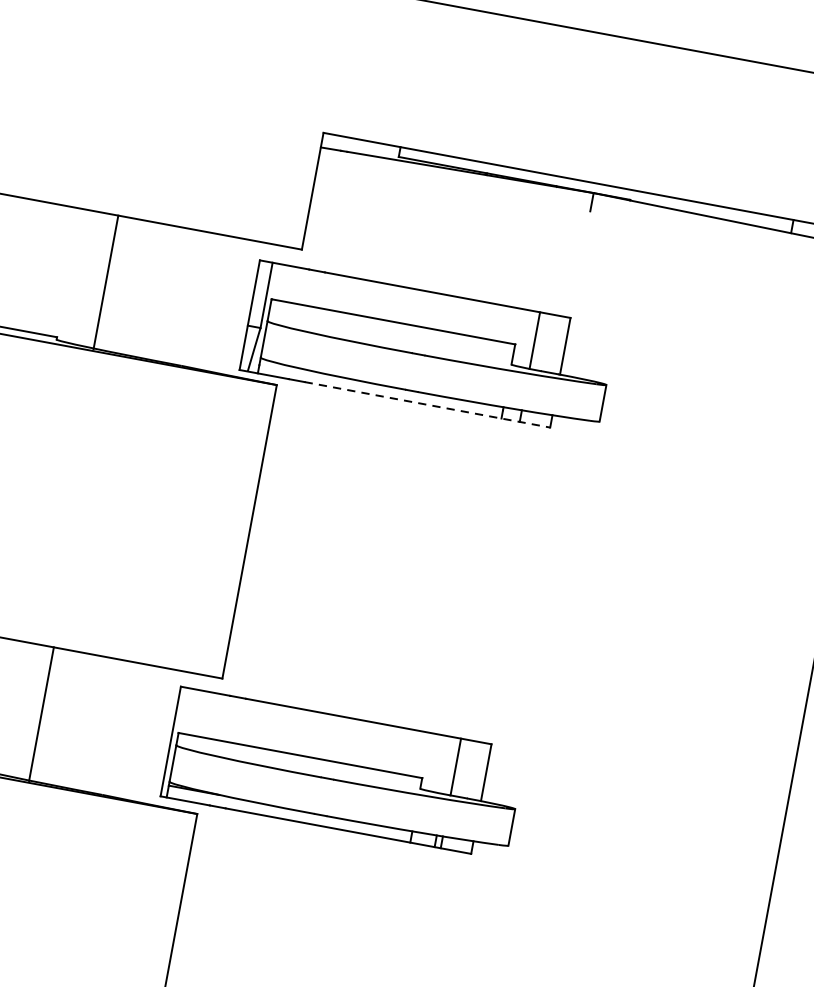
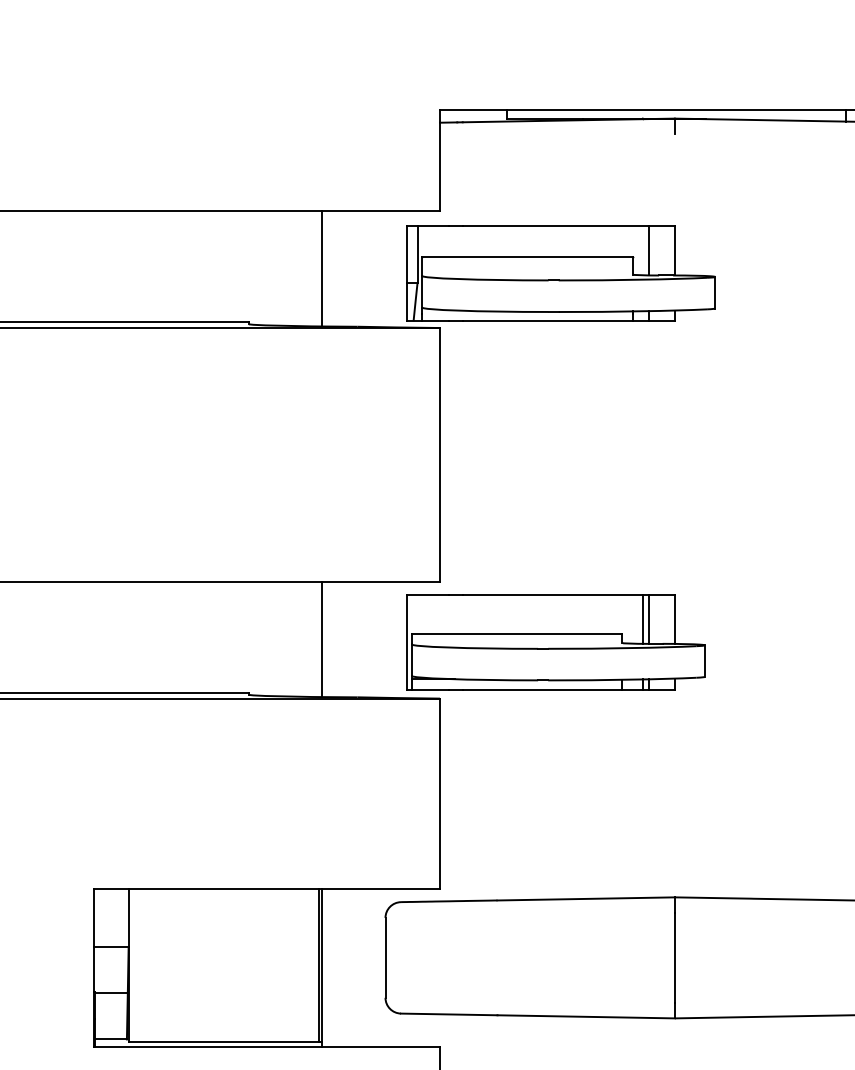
line: (106, 282) -> (322, 268), moved
line: (428, 405) -> (569, 321), dashed -> solid
line: (41, 714) -> (322, 639), moved
line: (450, 764) -> (643, 618), added

